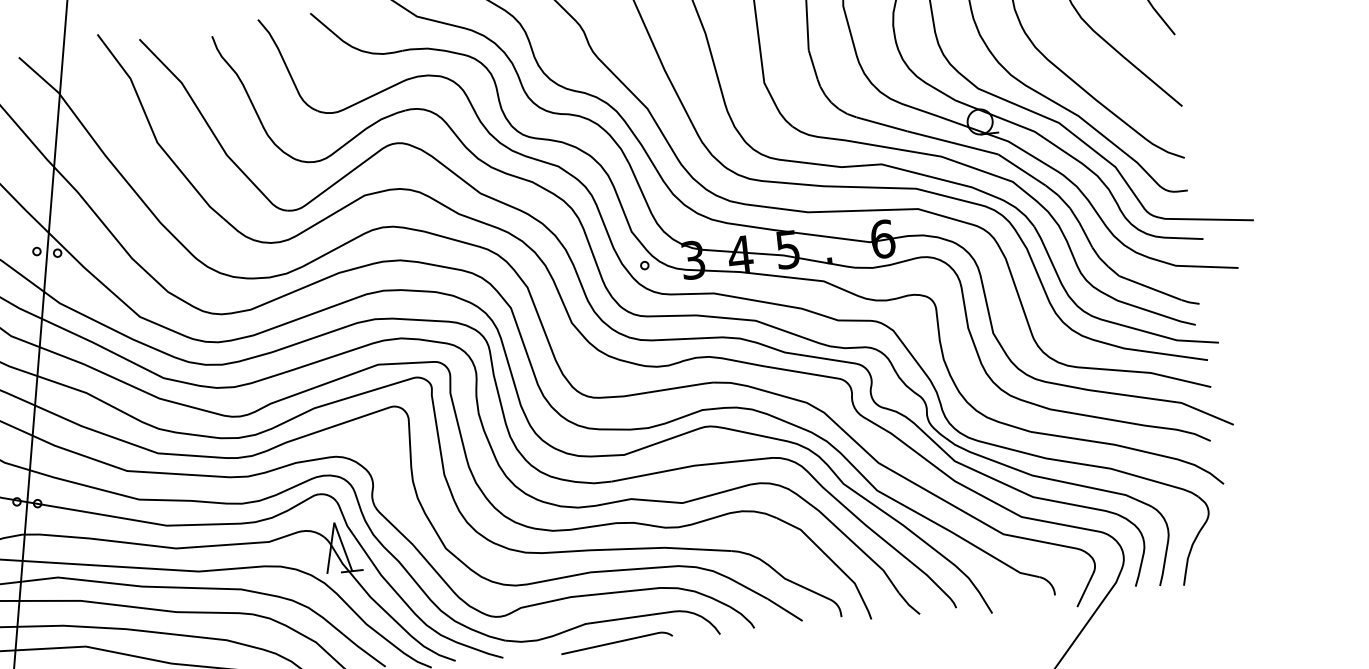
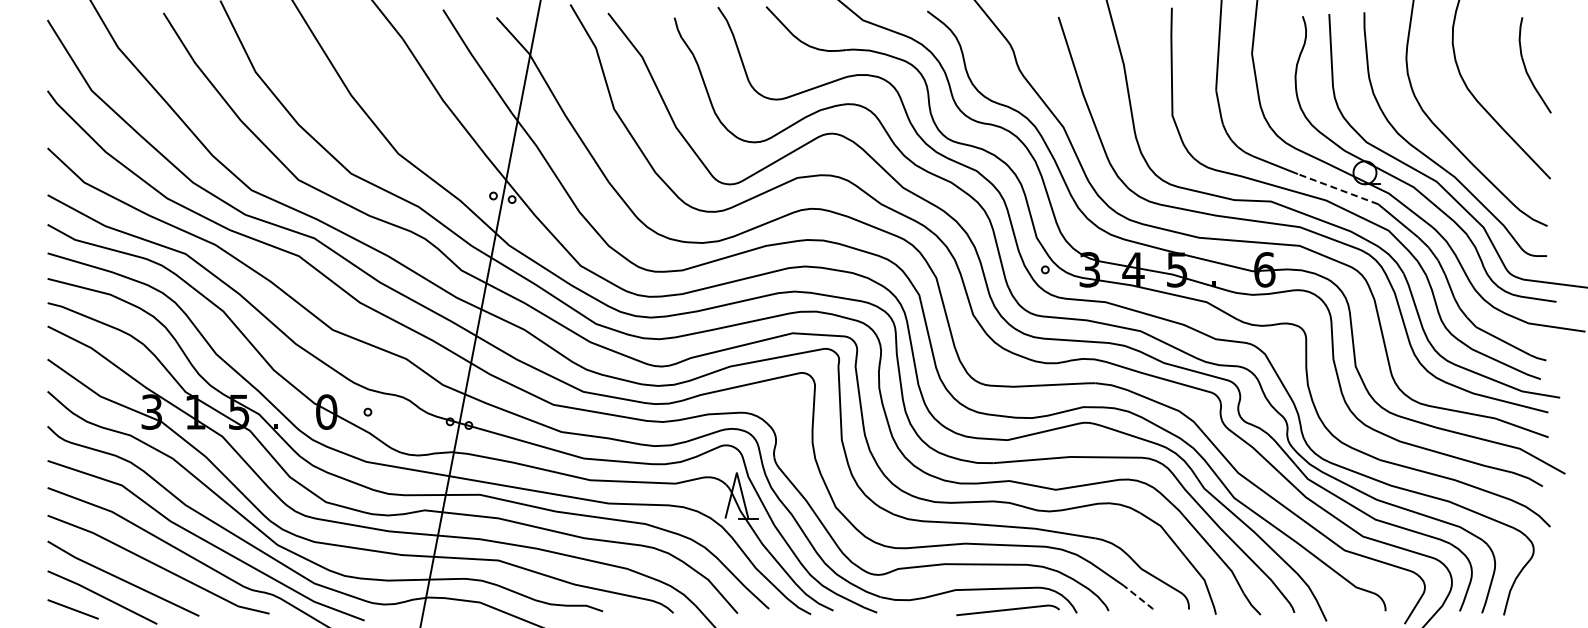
line: (953, 143) -> (1338, 189), solid -> dashed
line: (786, 611) -> (1139, 598), solid -> dashed
curve: (616, 642) -> (1007, 610), moved

